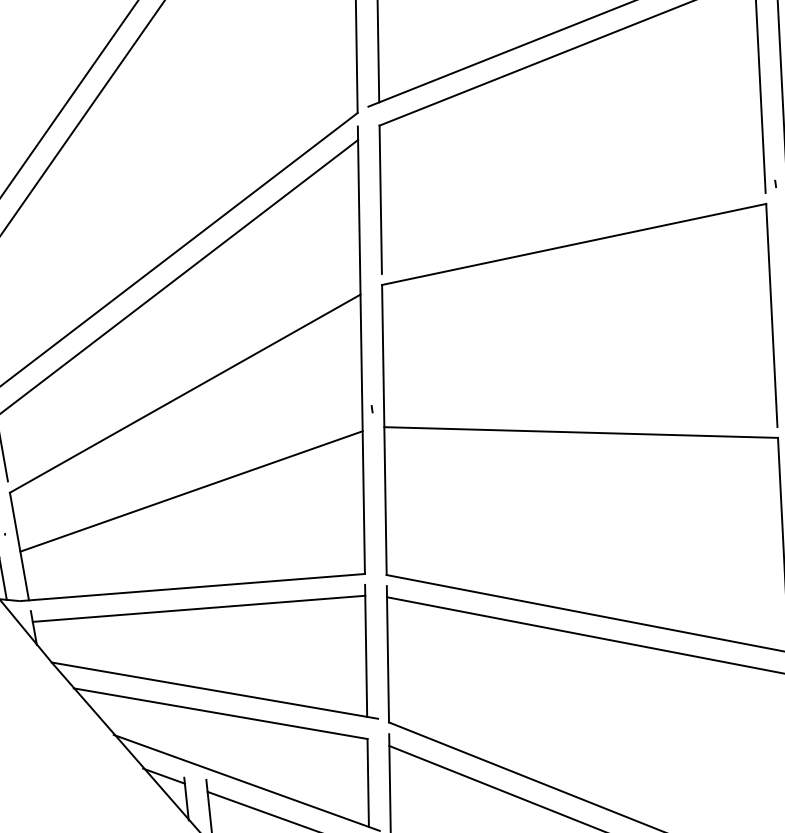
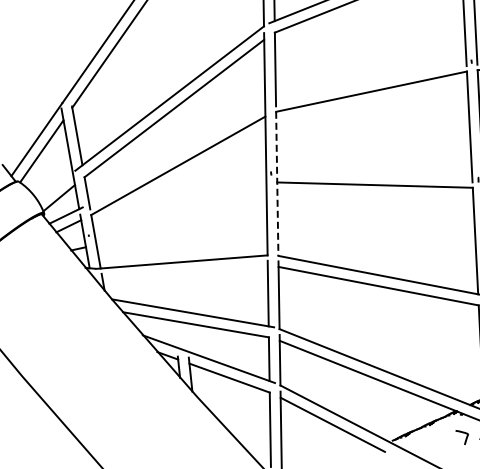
line: (384, 431) -> (277, 184), solid -> dashed
line: (191, 491) -> (181, 214), removed
line: (197, 608) -> (184, 272), removed

